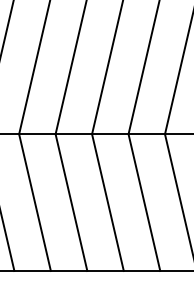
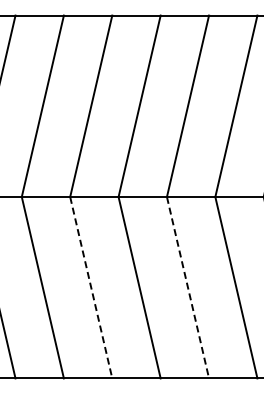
line: (71, 203) -> (91, 288), solid -> dashed
line: (144, 203) -> (188, 288), solid -> dashed

